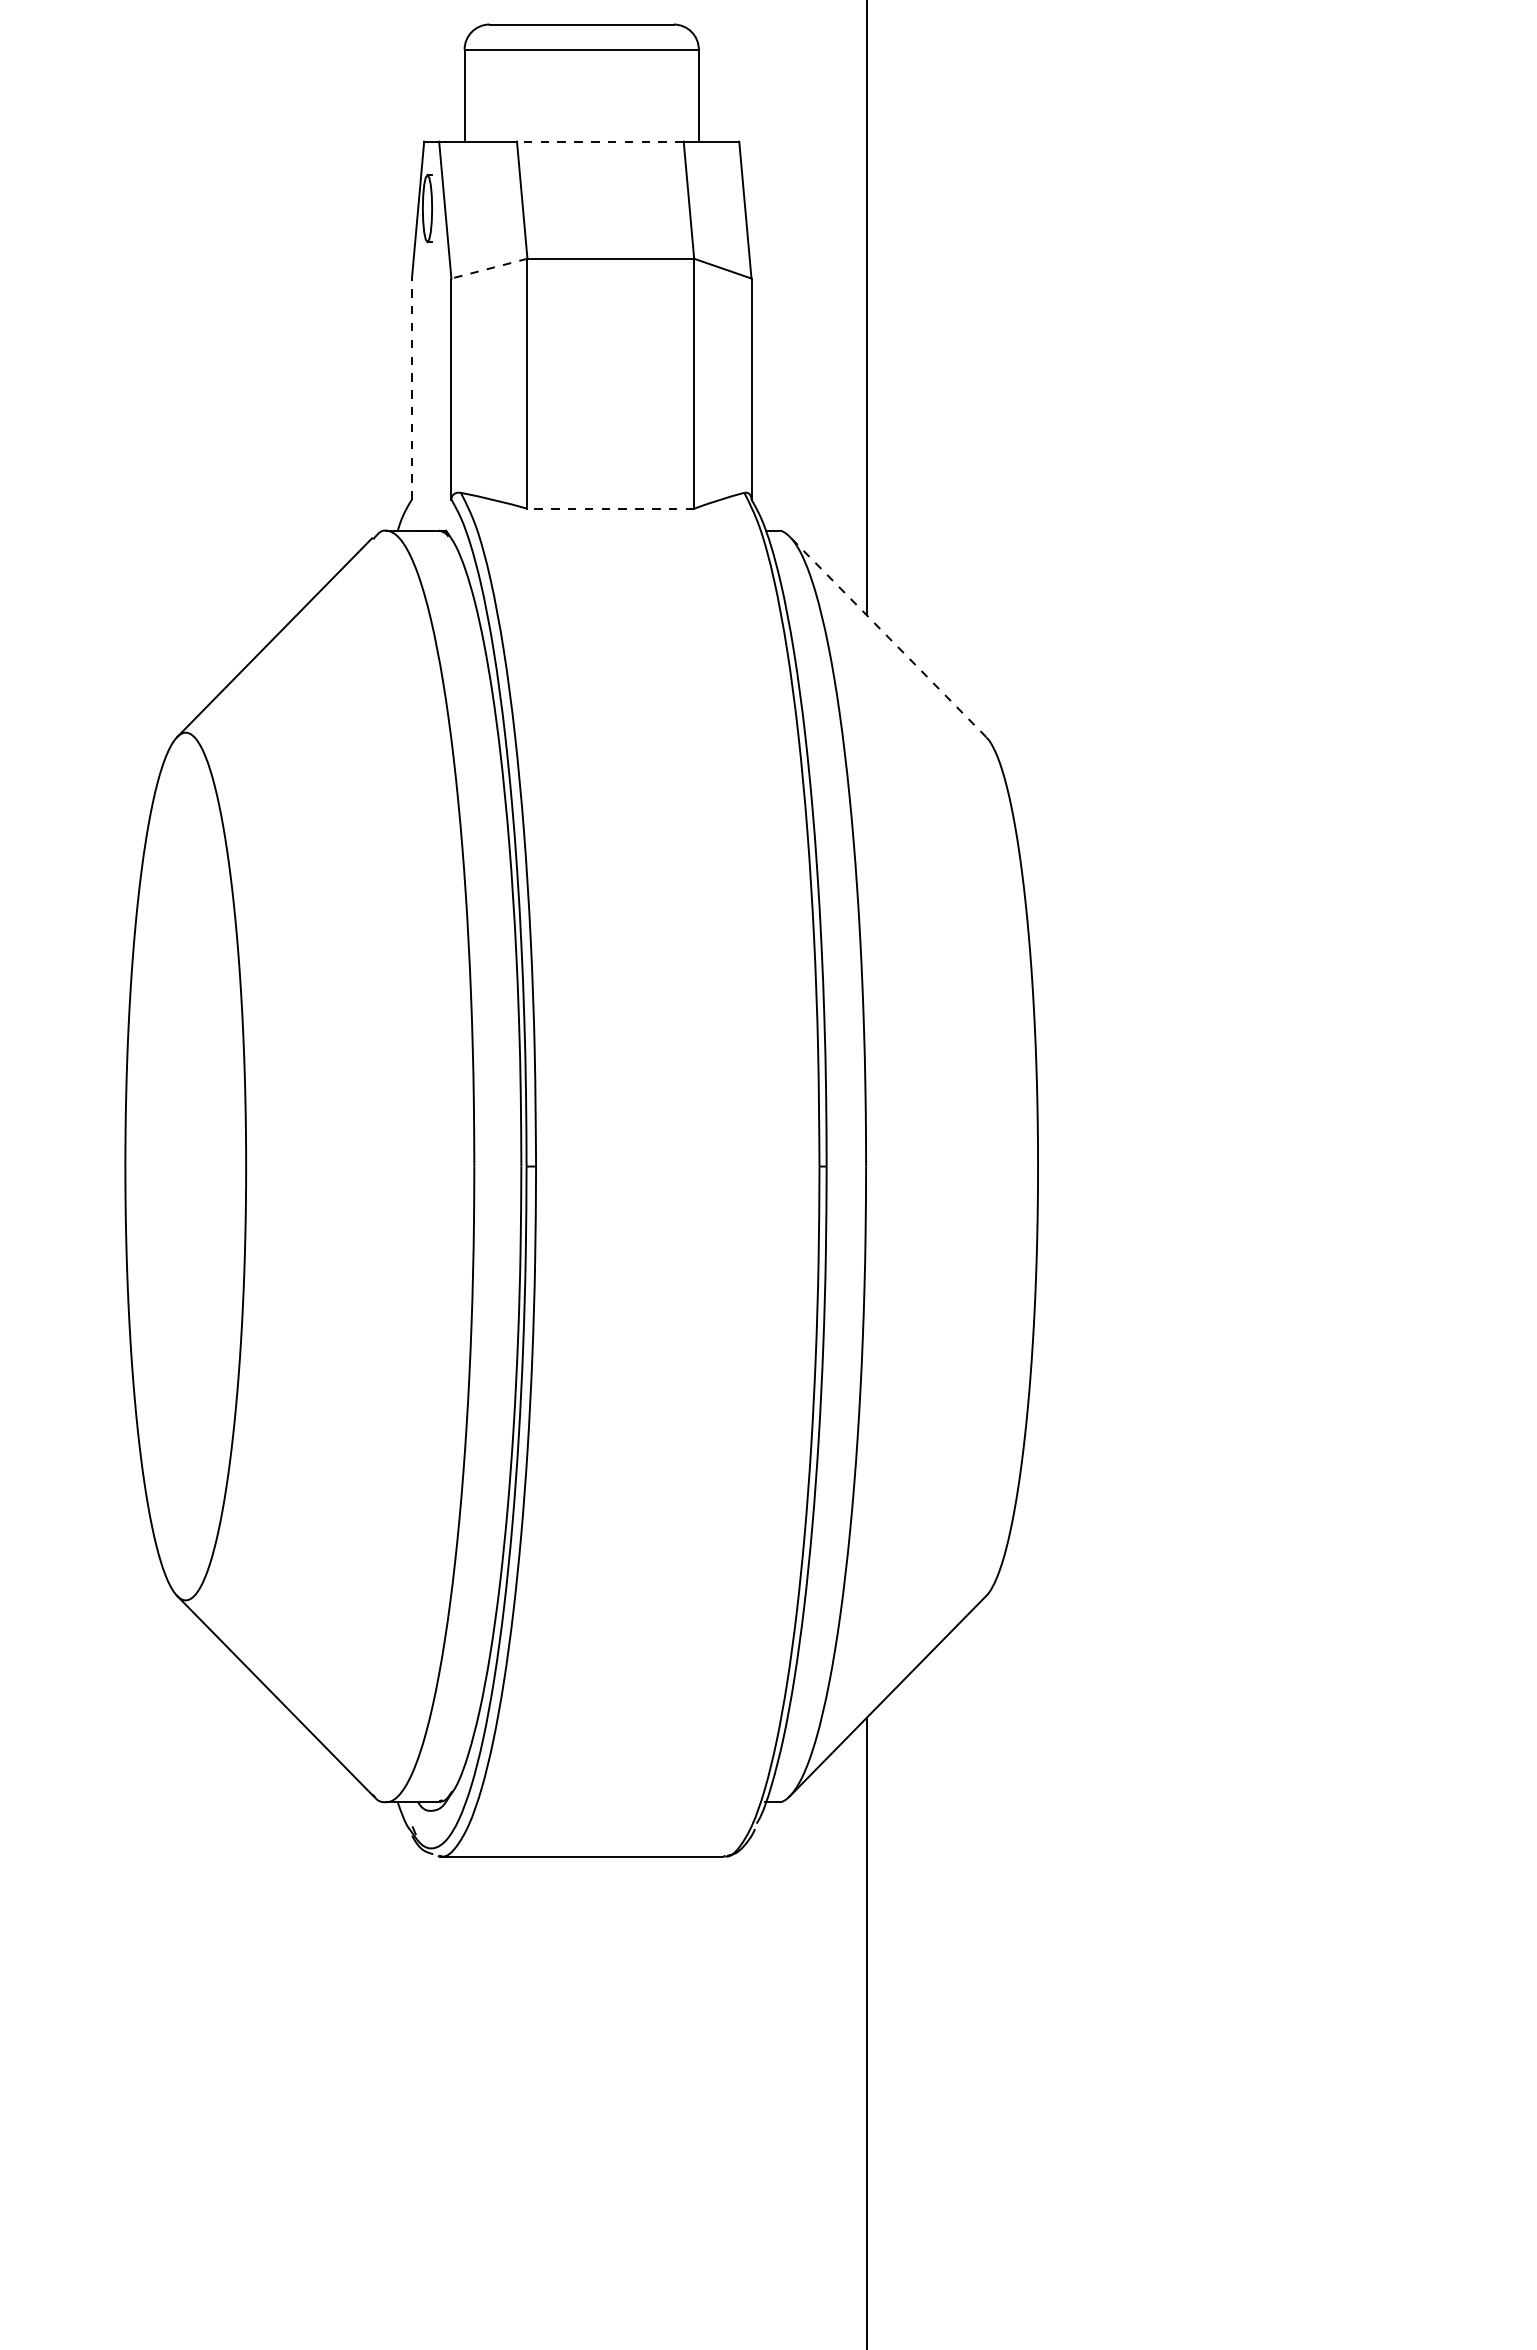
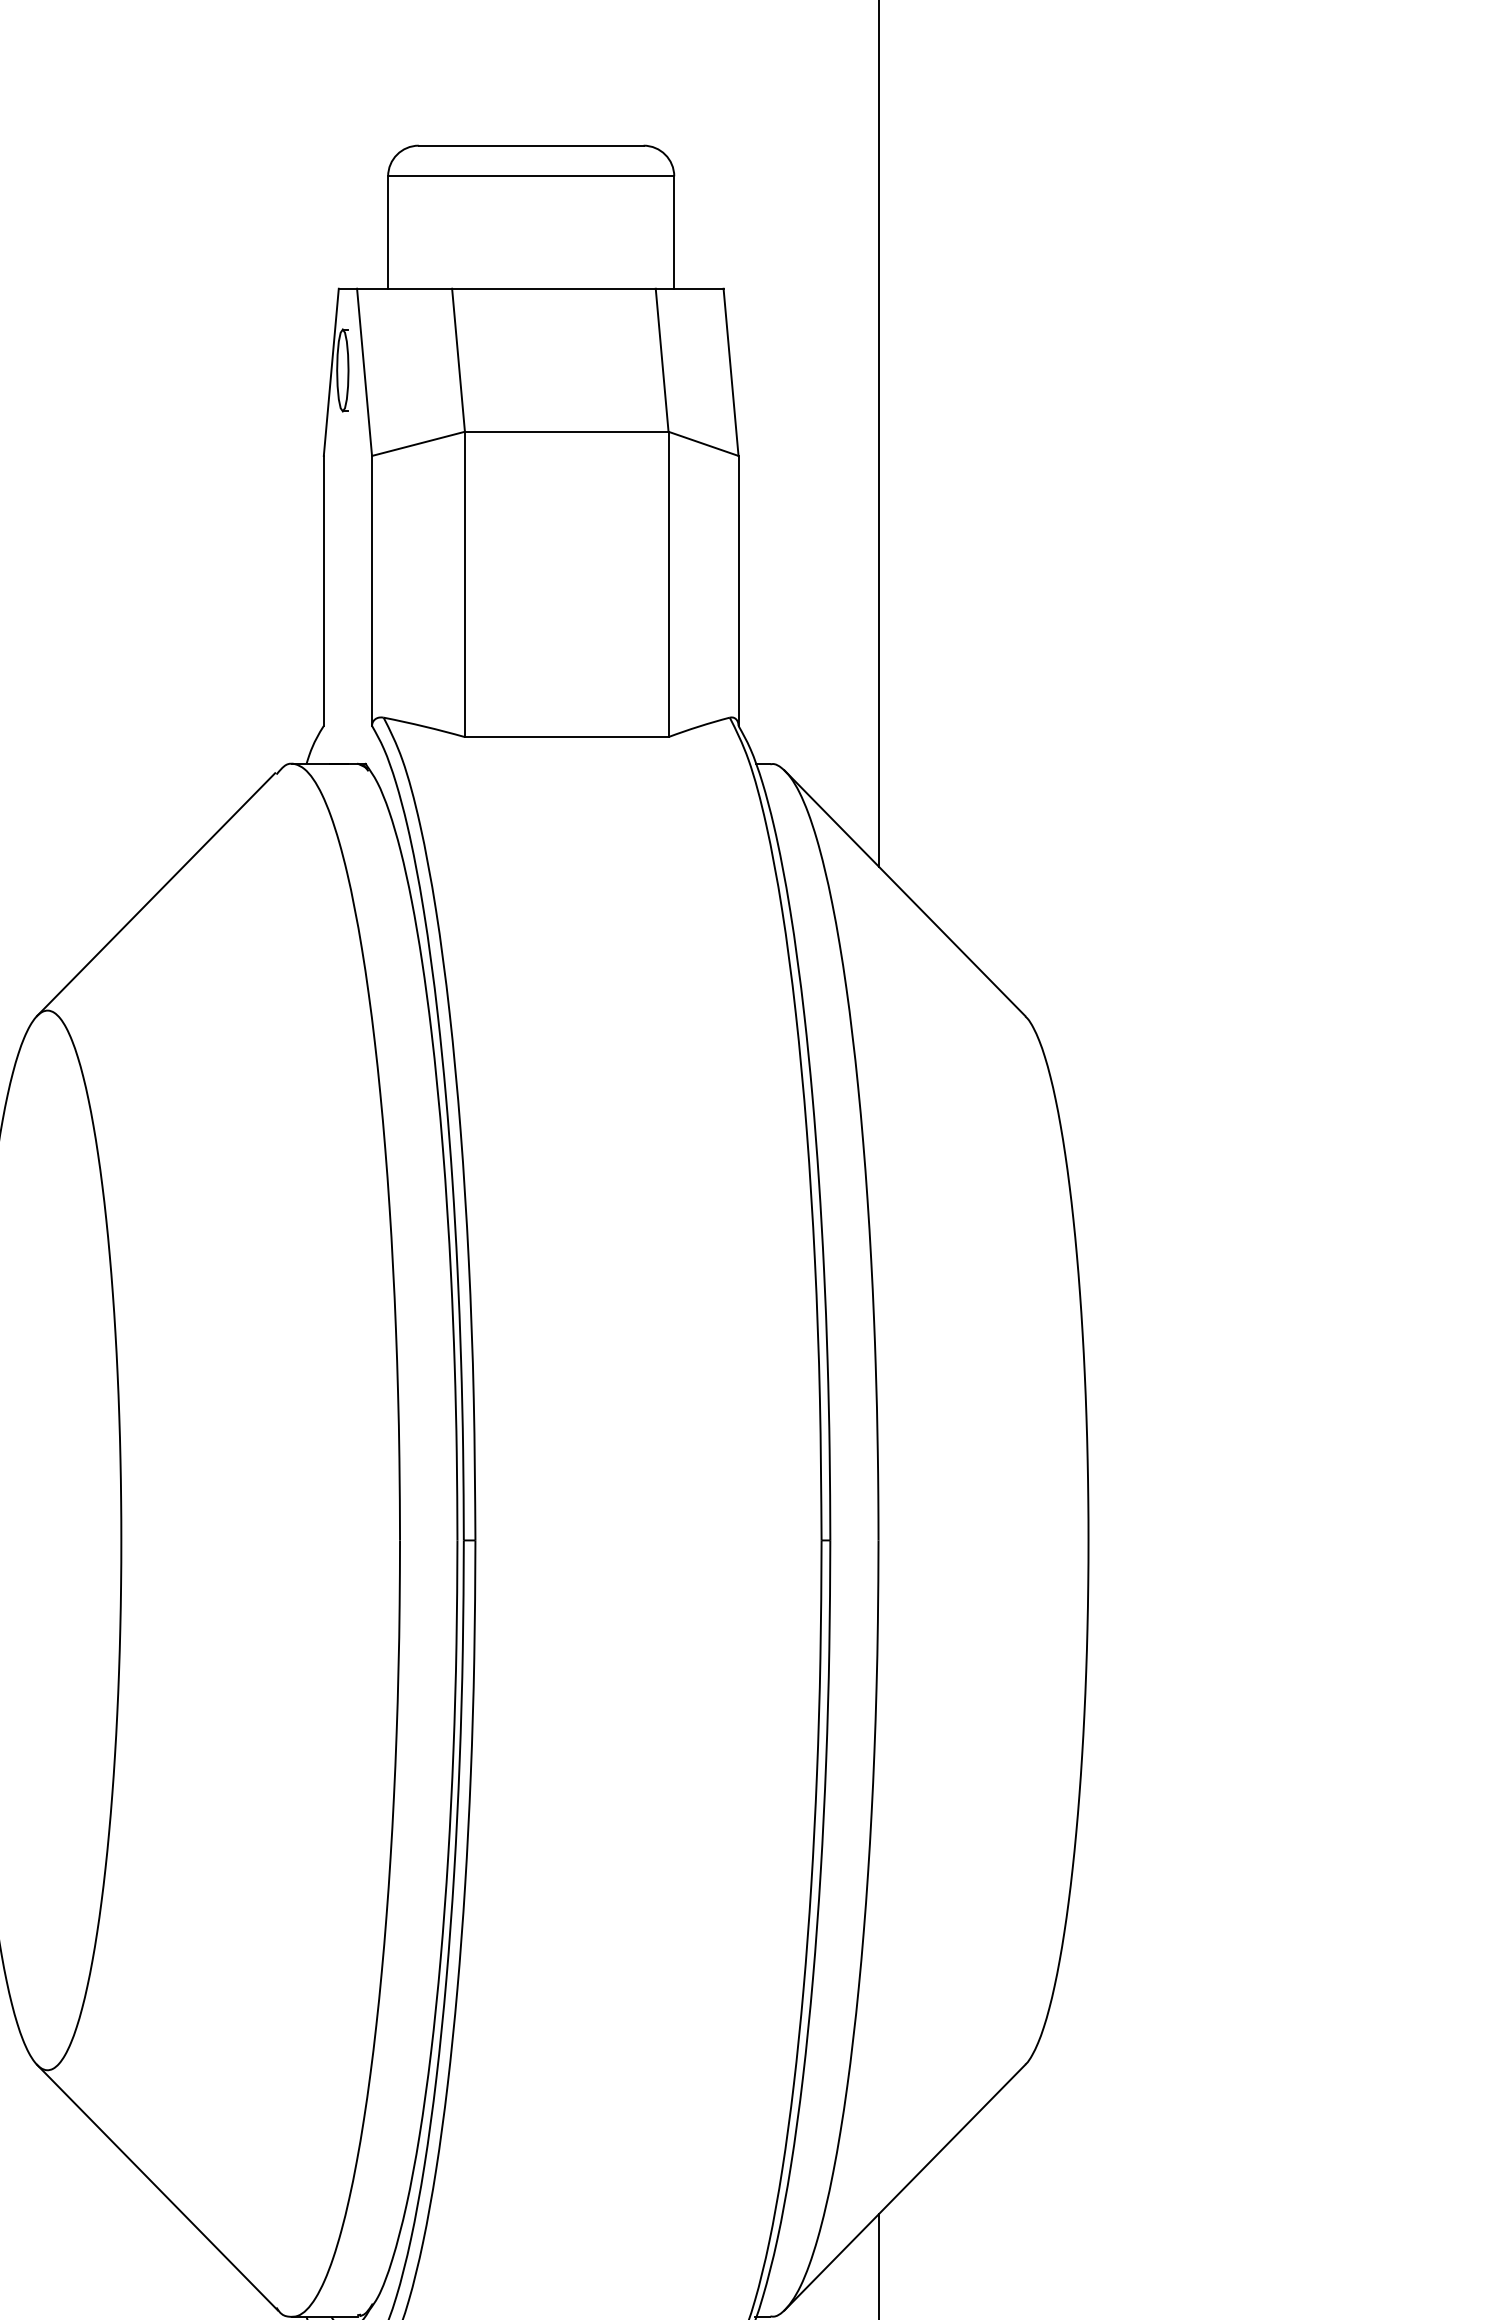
line: (599, 141) -> (552, 288), dashed -> solid
line: (488, 268) -> (417, 443), dashed -> solid
line: (411, 389) -> (323, 591), dashed -> solid
line: (610, 508) -> (566, 736), dashed -> solid
line: (887, 636) -> (904, 893), dashed -> solid

